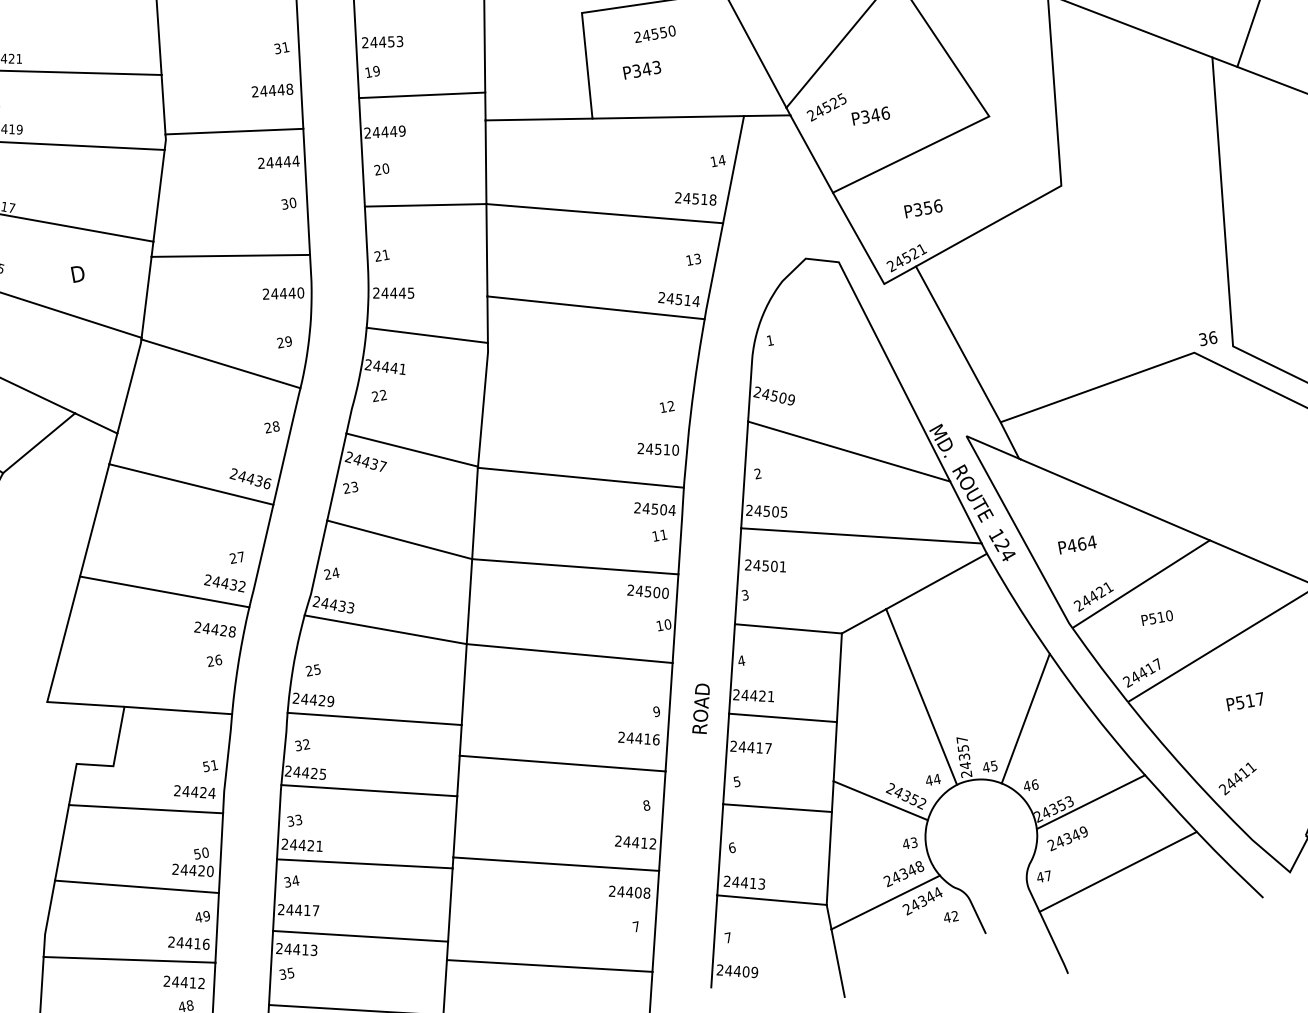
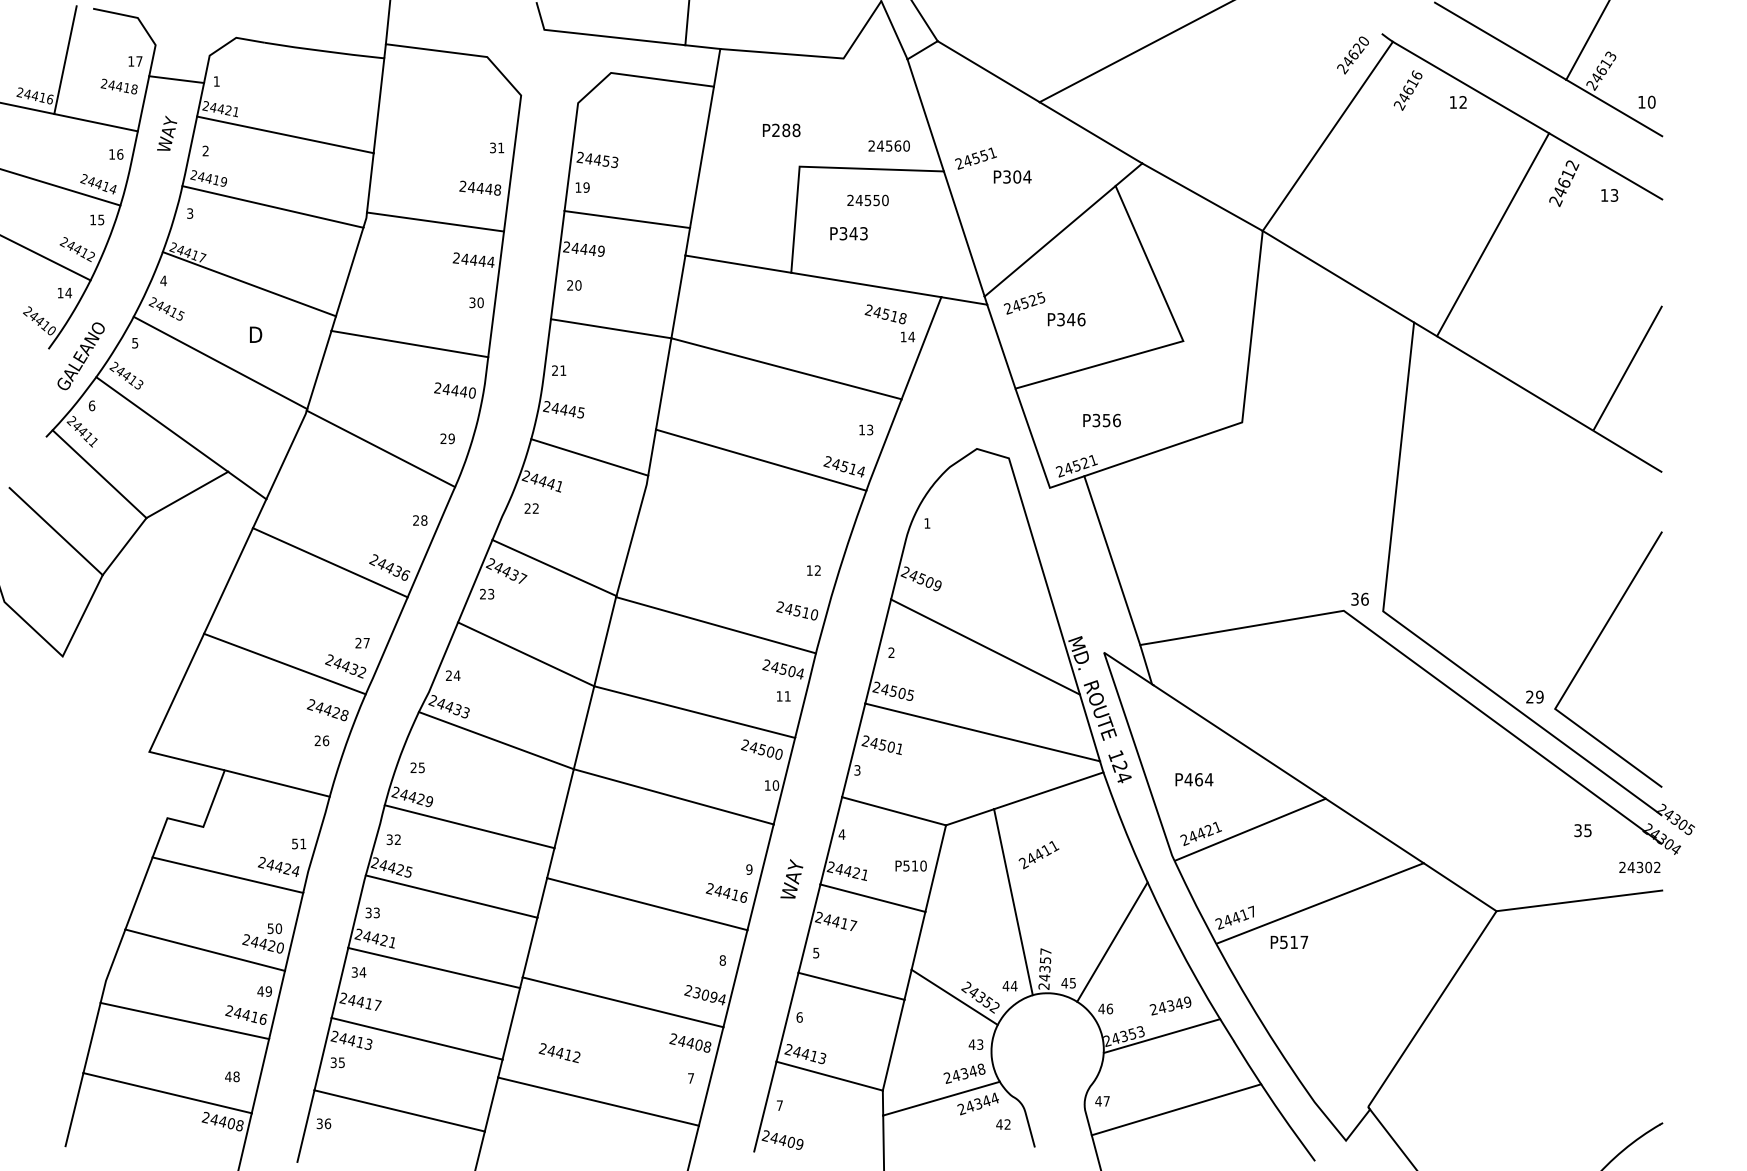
text: (695, 199) -> (885, 314), moved
text: (1156, 617) -> (910, 865), moved
text: (1245, 701) -> (1289, 942), moved
text: (700, 709) -> (792, 875), ROAD -> WAY
text: (1237, 779) -> (1038, 855), moved
text: (1067, 838) -> (1170, 1005), moved
text: (639, 843) -> (708, 996), 24412 -> 23094
text: (183, 982) -> (559, 1053), moved

